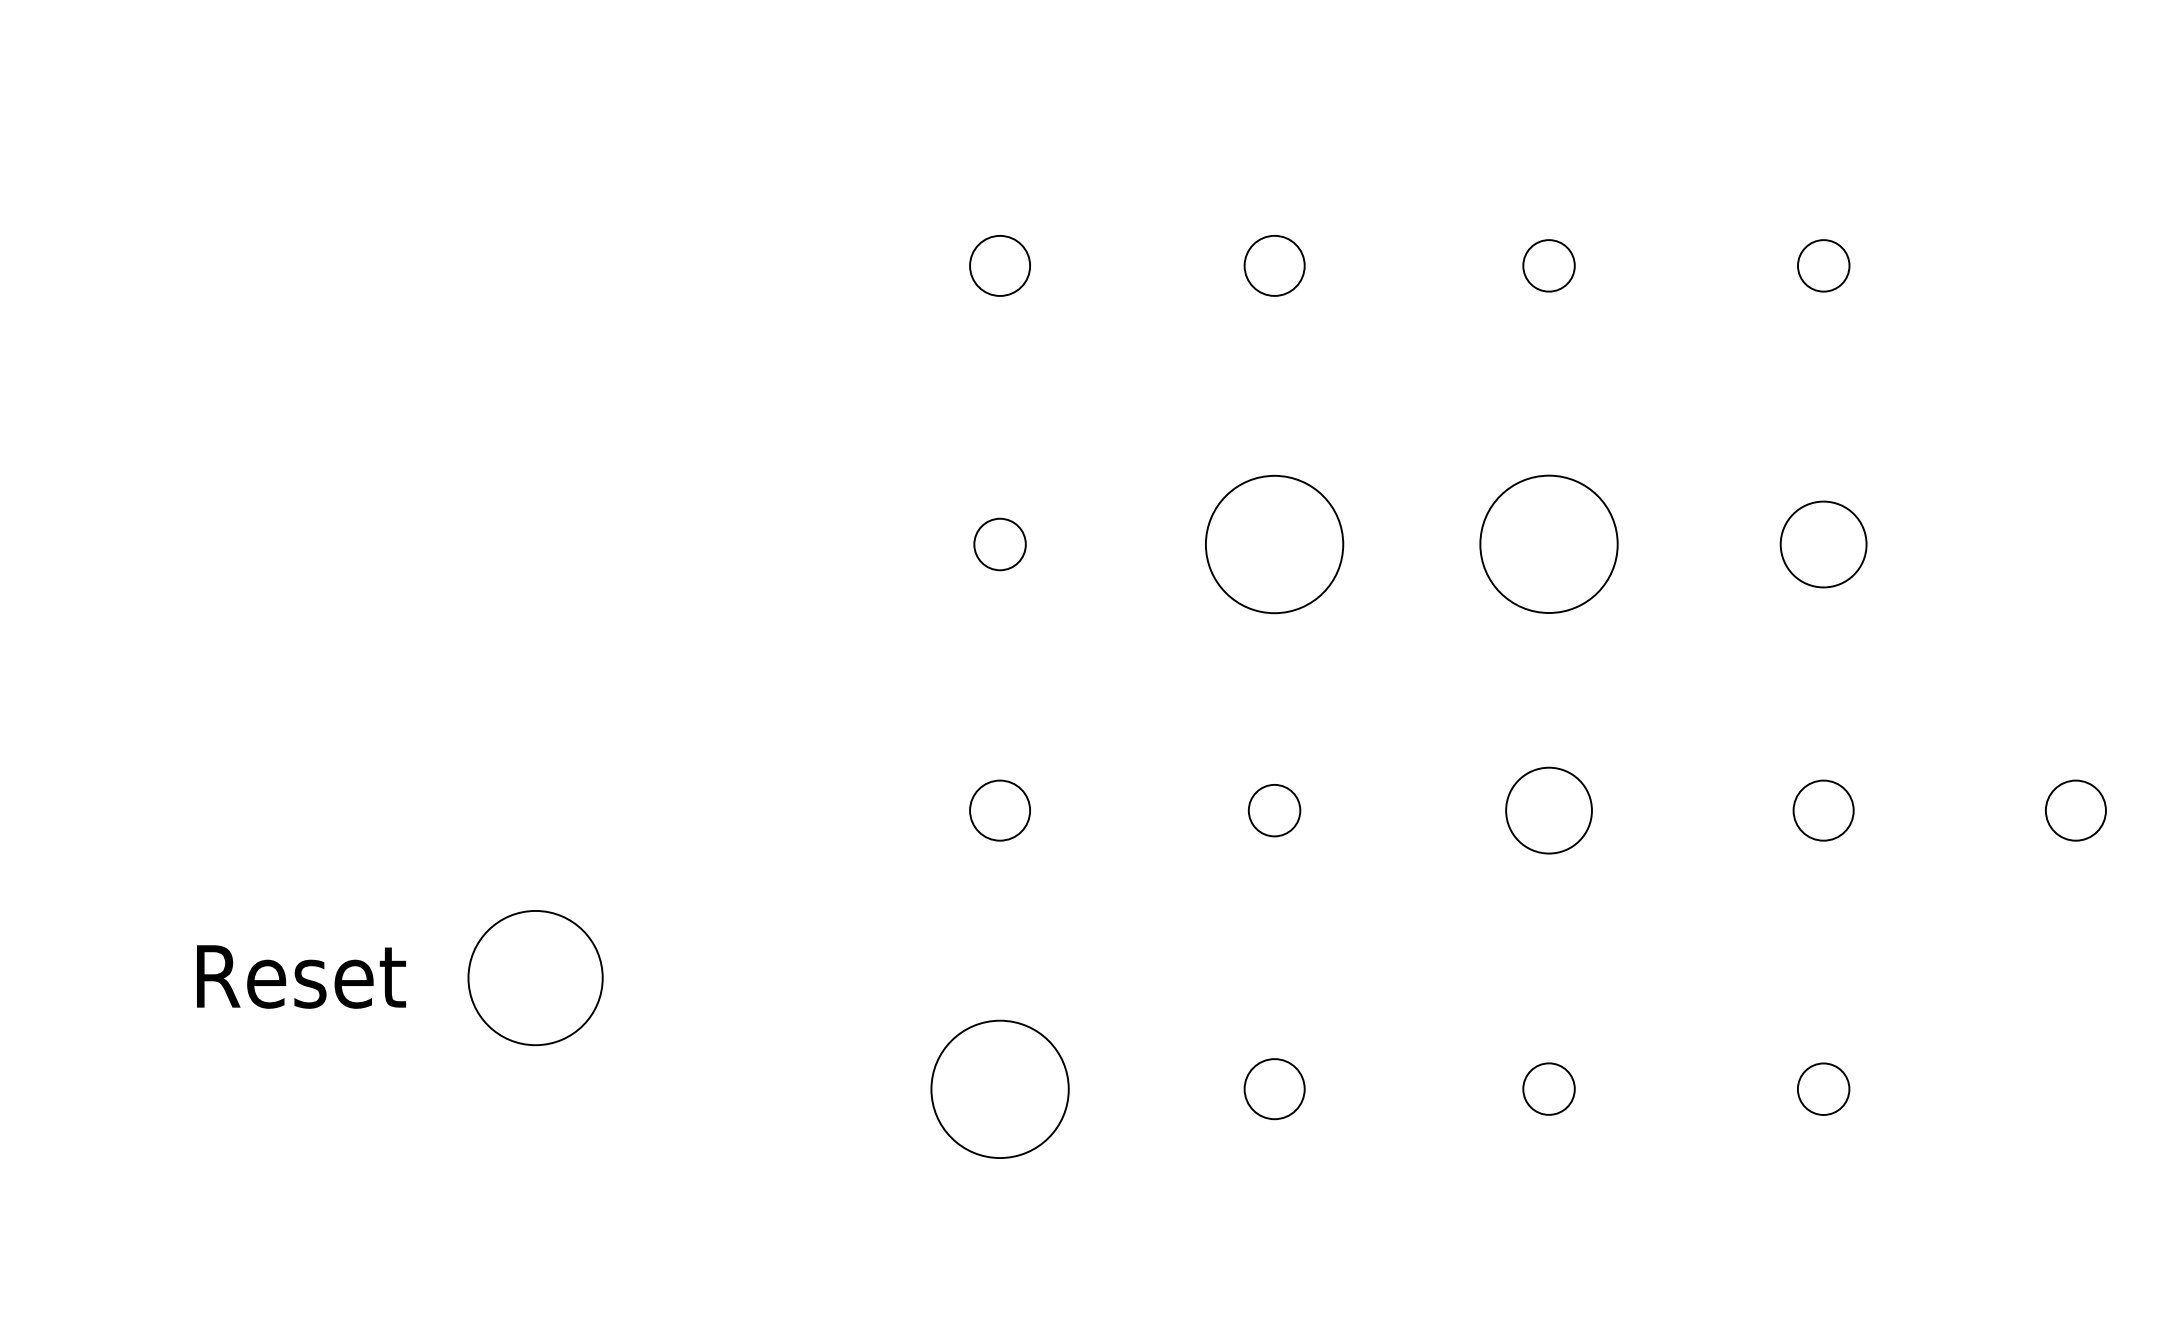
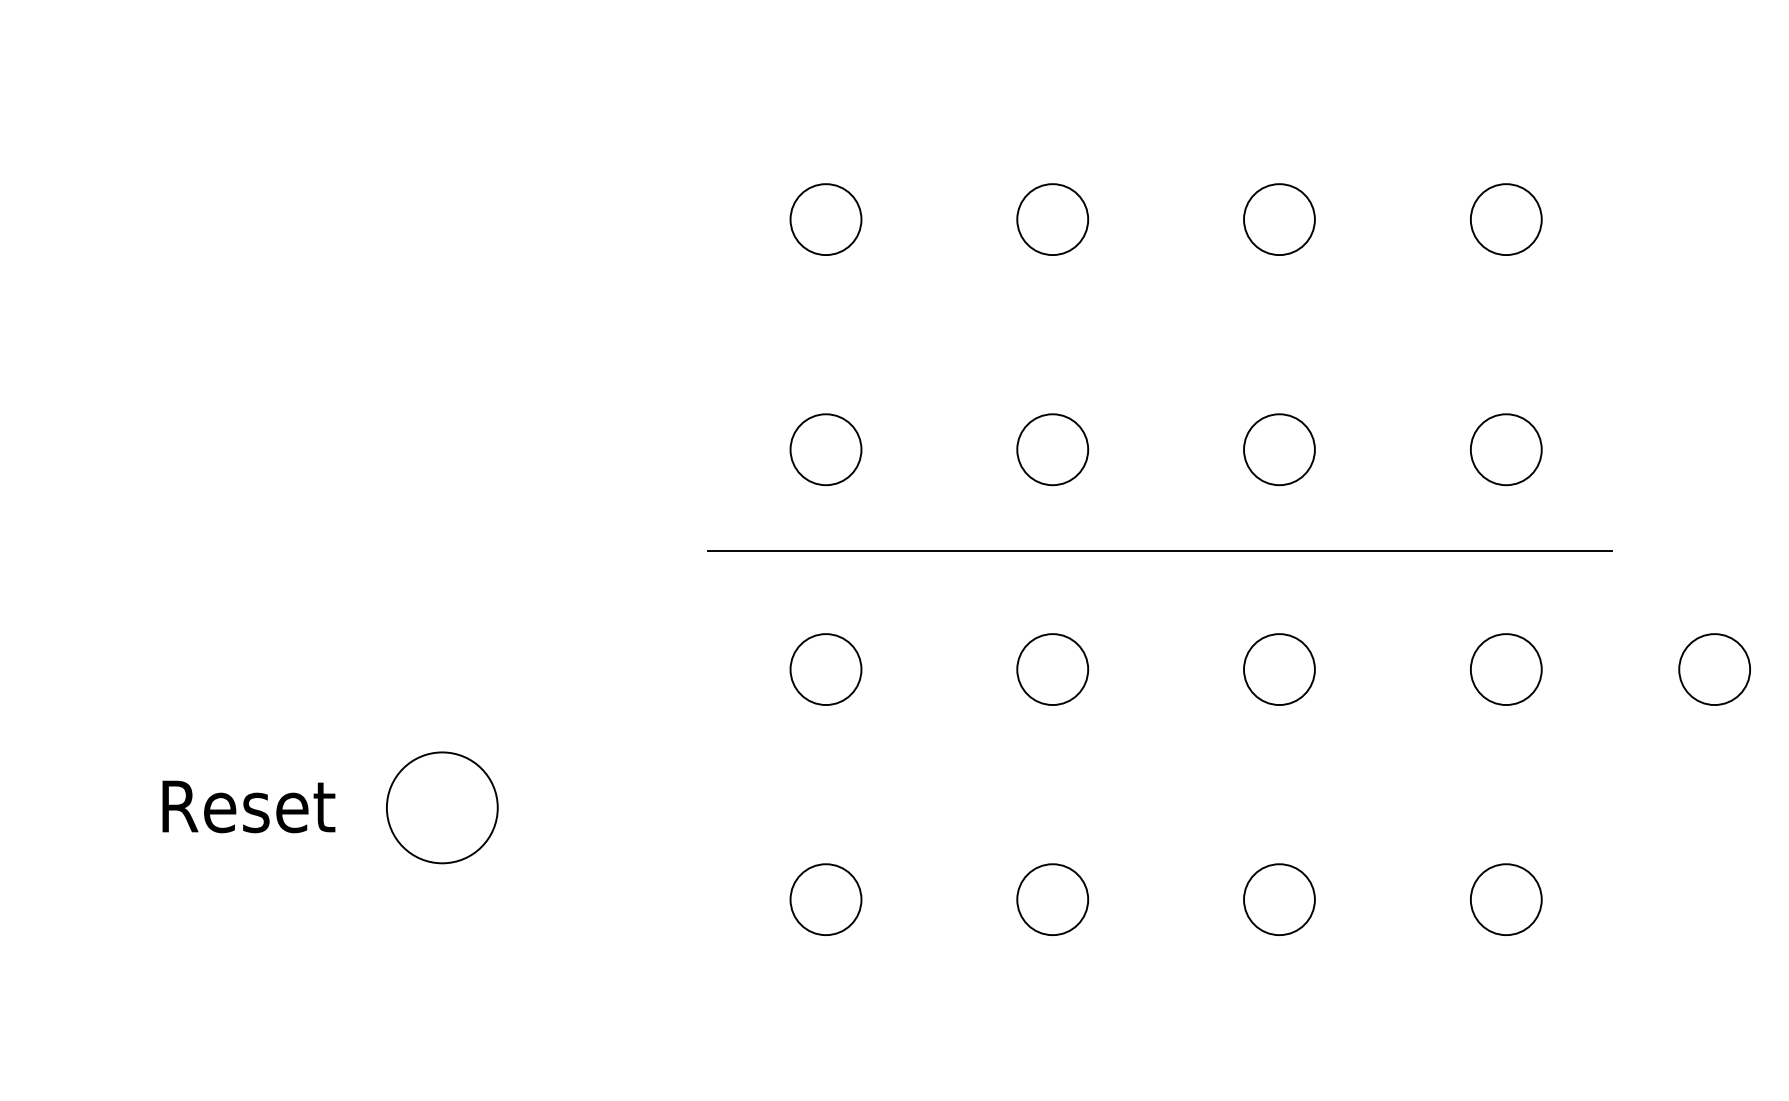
circle: (999, 265) -> (825, 219), size x1.43
circle: (1274, 265) -> (1052, 219), size x1.43
circle: (1549, 265) -> (1279, 219), size x1.67
circle: (1823, 265) -> (1506, 219), size x1.67
circle: (999, 544) -> (825, 449), size x1.67
circle: (1274, 544) -> (1052, 449), size x0.62
circle: (1549, 544) -> (1279, 449), size x0.62
line: (1403, 666) -> (1159, 550), added
circle: (999, 810) -> (825, 669), size x1.43
circle: (1274, 810) -> (1052, 669), size x1.67
circle: (1822, 810) -> (1505, 669), size x1.43
circle: (2075, 810) -> (1714, 669), size x1.43
circle: (999, 1088) -> (825, 899), size x0.62
circle: (1274, 1088) -> (1052, 899), size x1.43
circle: (1549, 1088) -> (1279, 899), size x1.67
circle: (1822, 1088) -> (1505, 899), size x1.67

